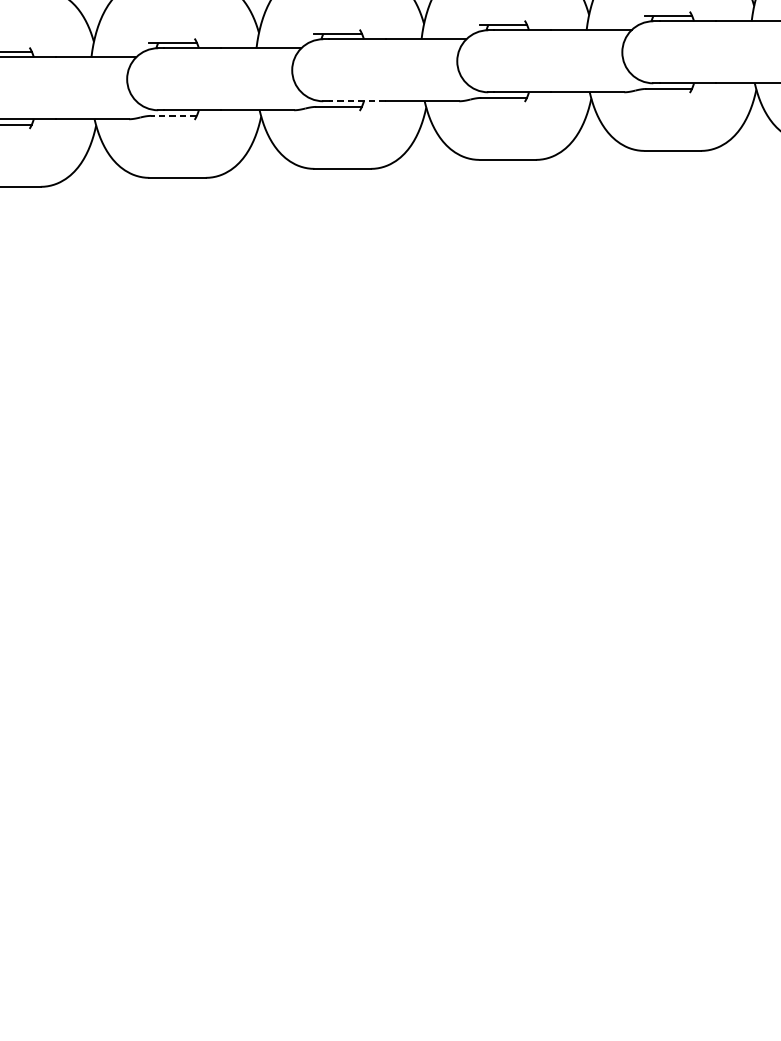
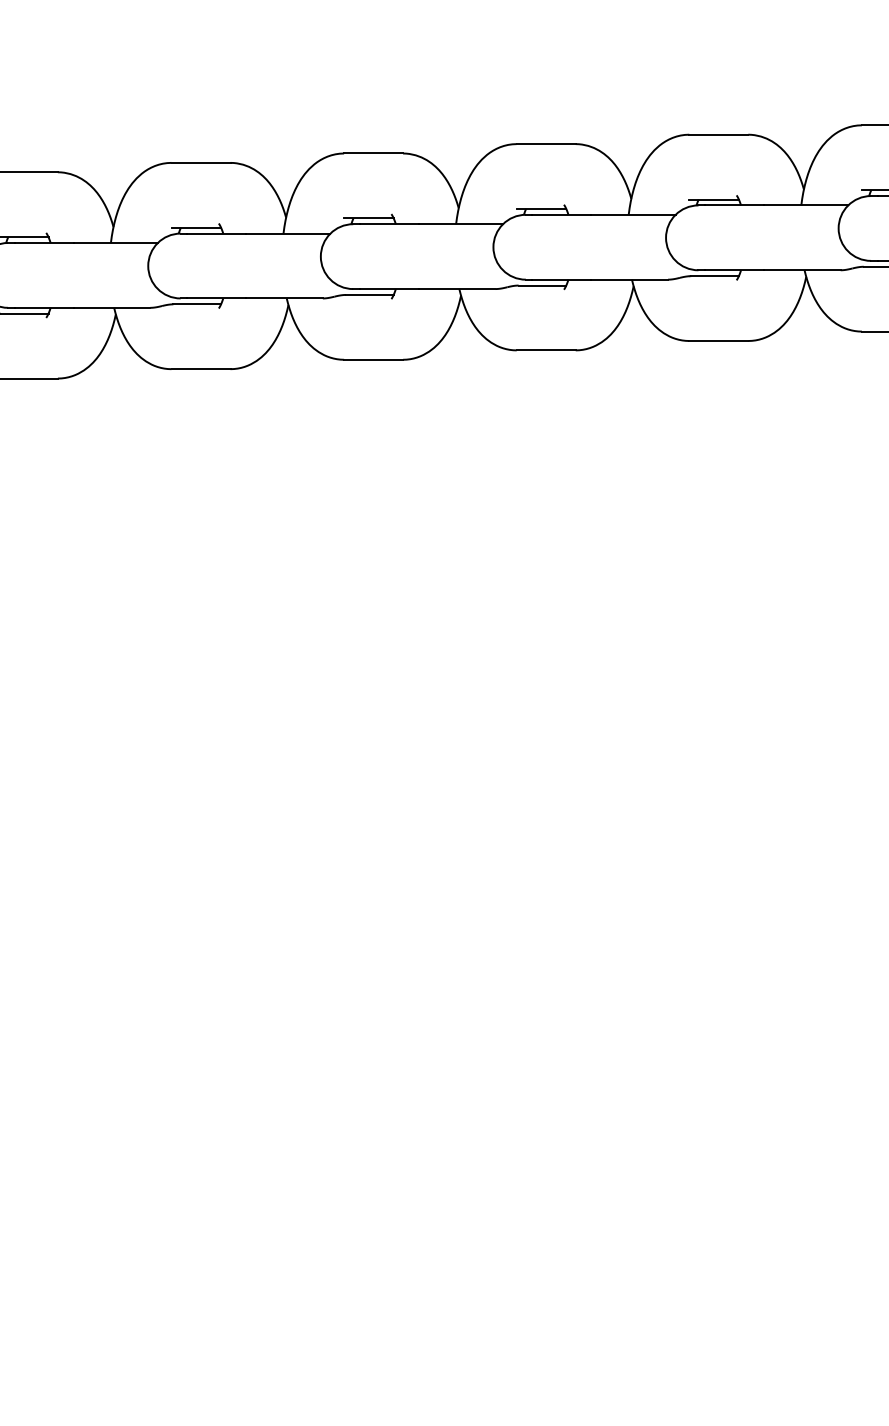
line: (357, 101) -> (389, 289), dashed -> solid
line: (174, 116) -> (197, 304), dashed -> solid

